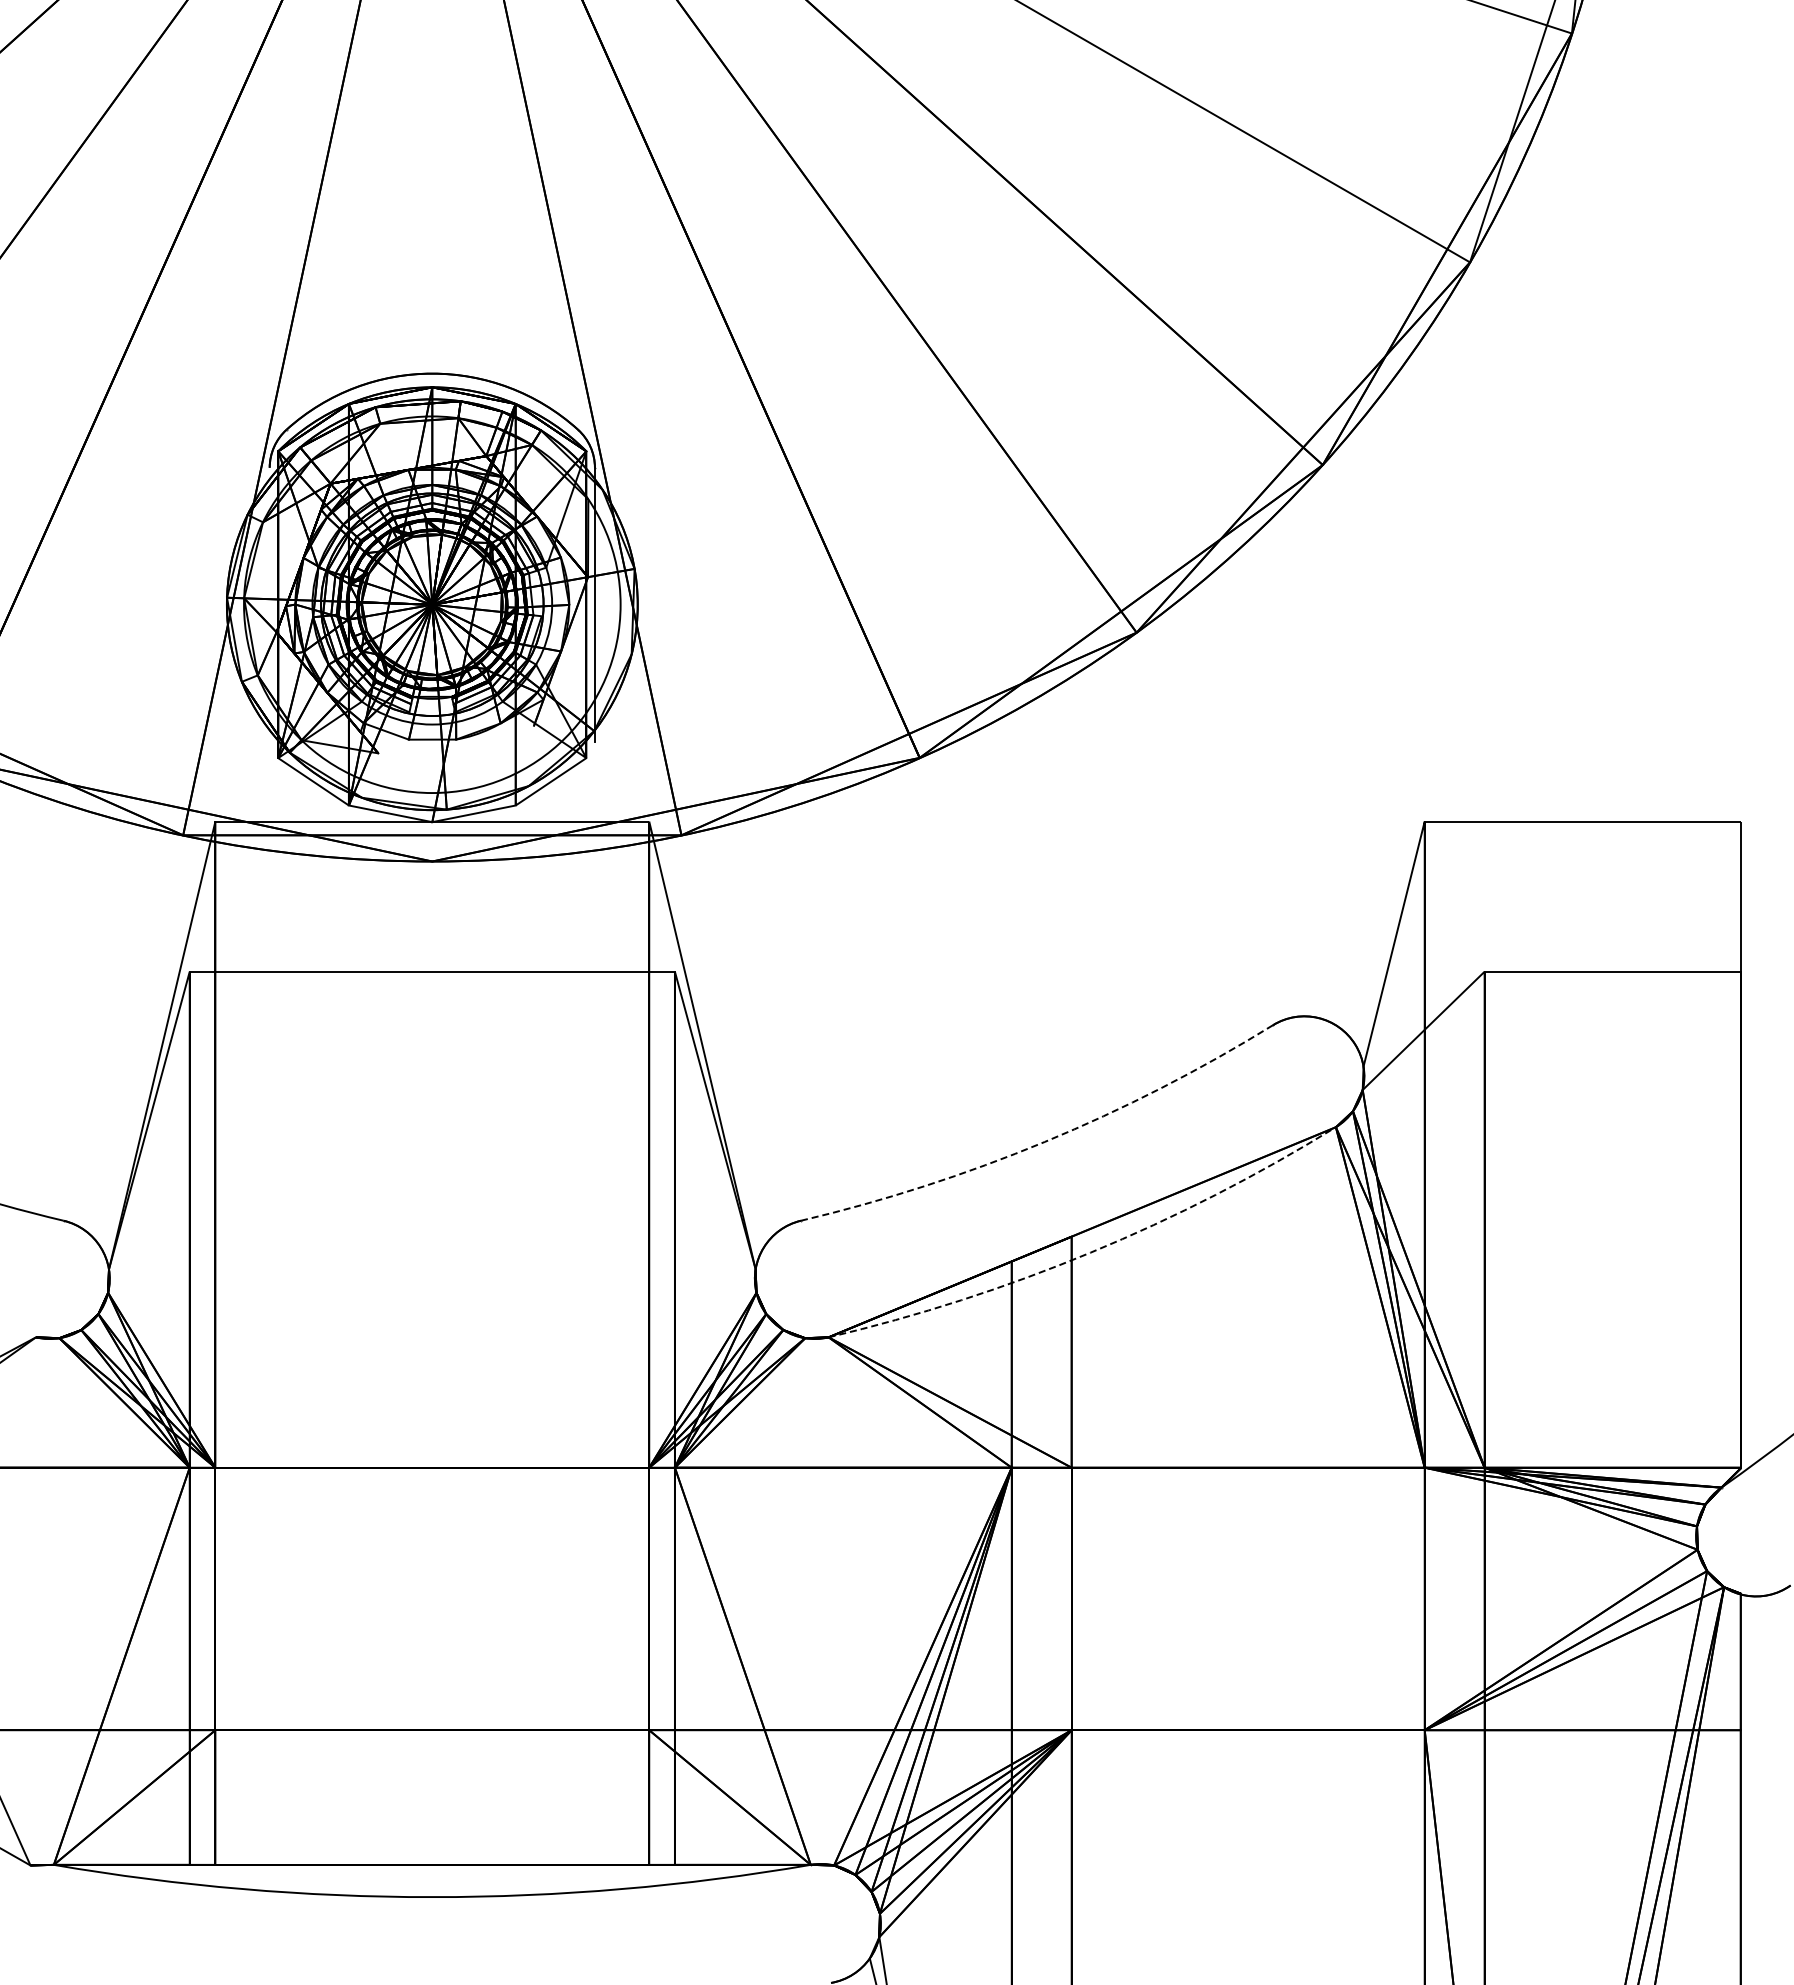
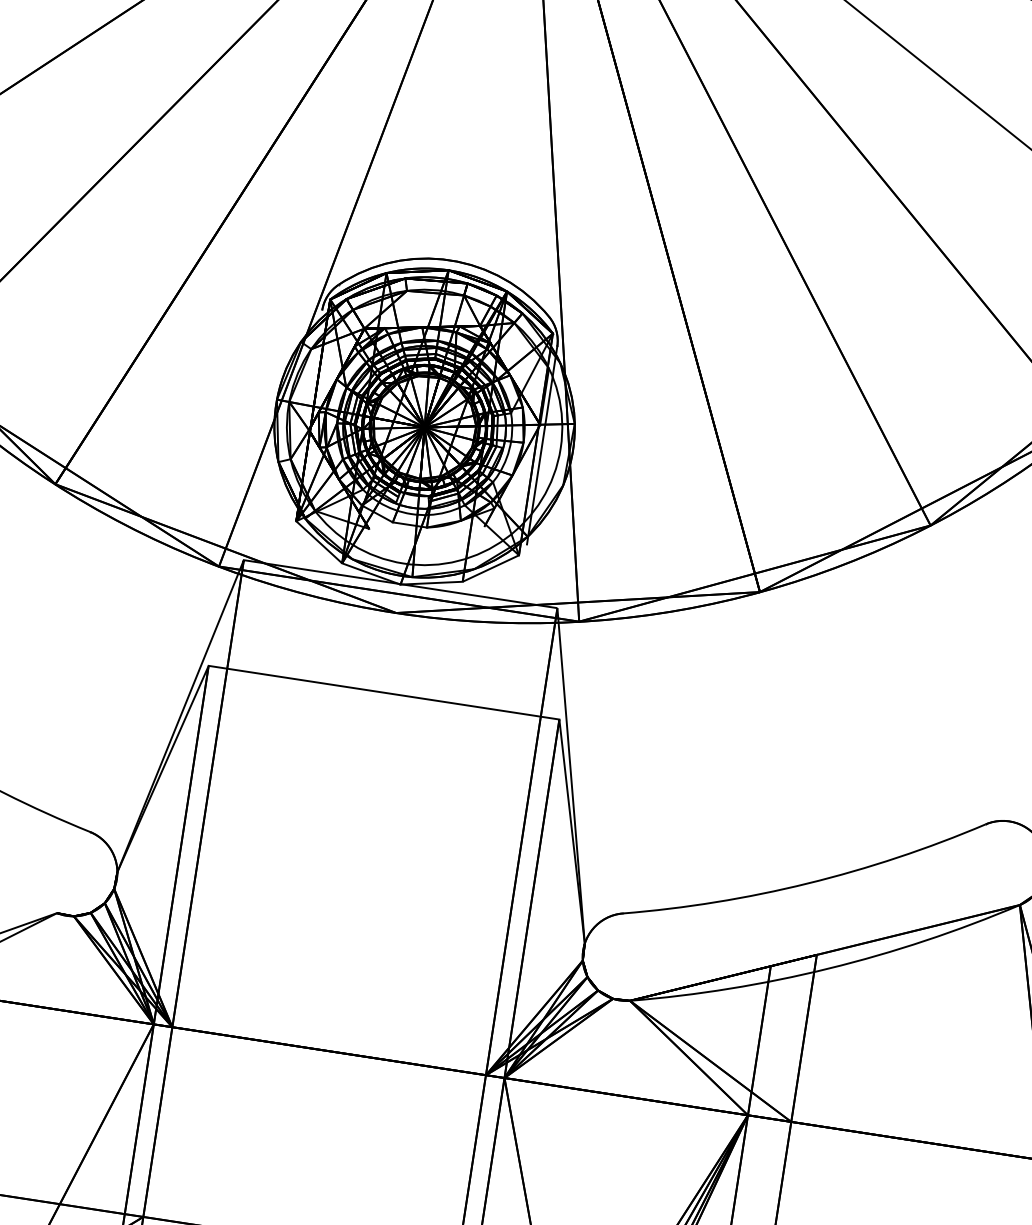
arc: (1044, 1141) -> (807, 883), dashed -> solid
arc: (1090, 1252) -> (828, 968), dashed -> solid

